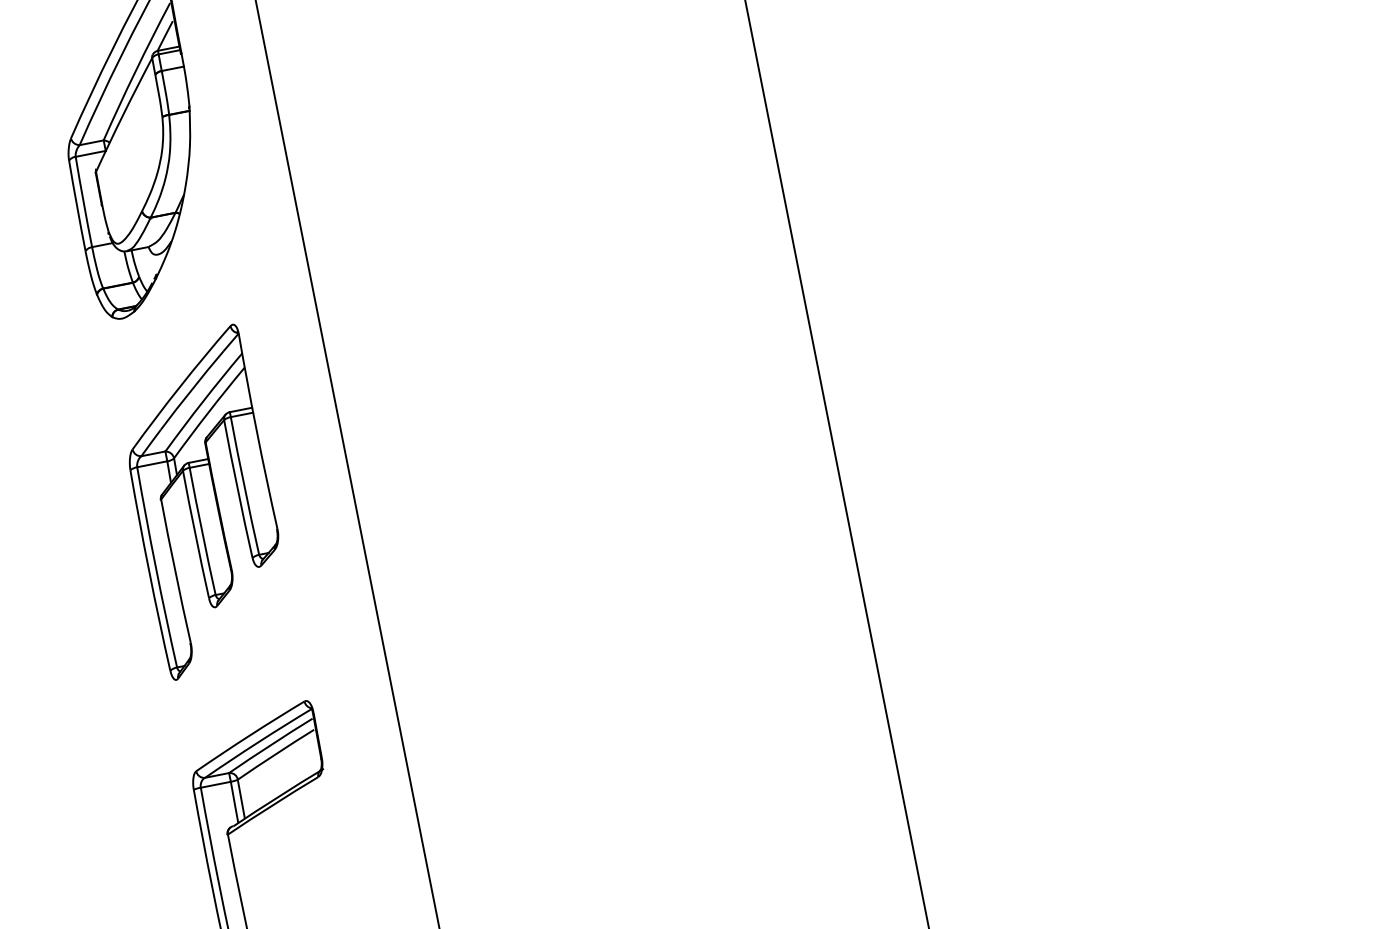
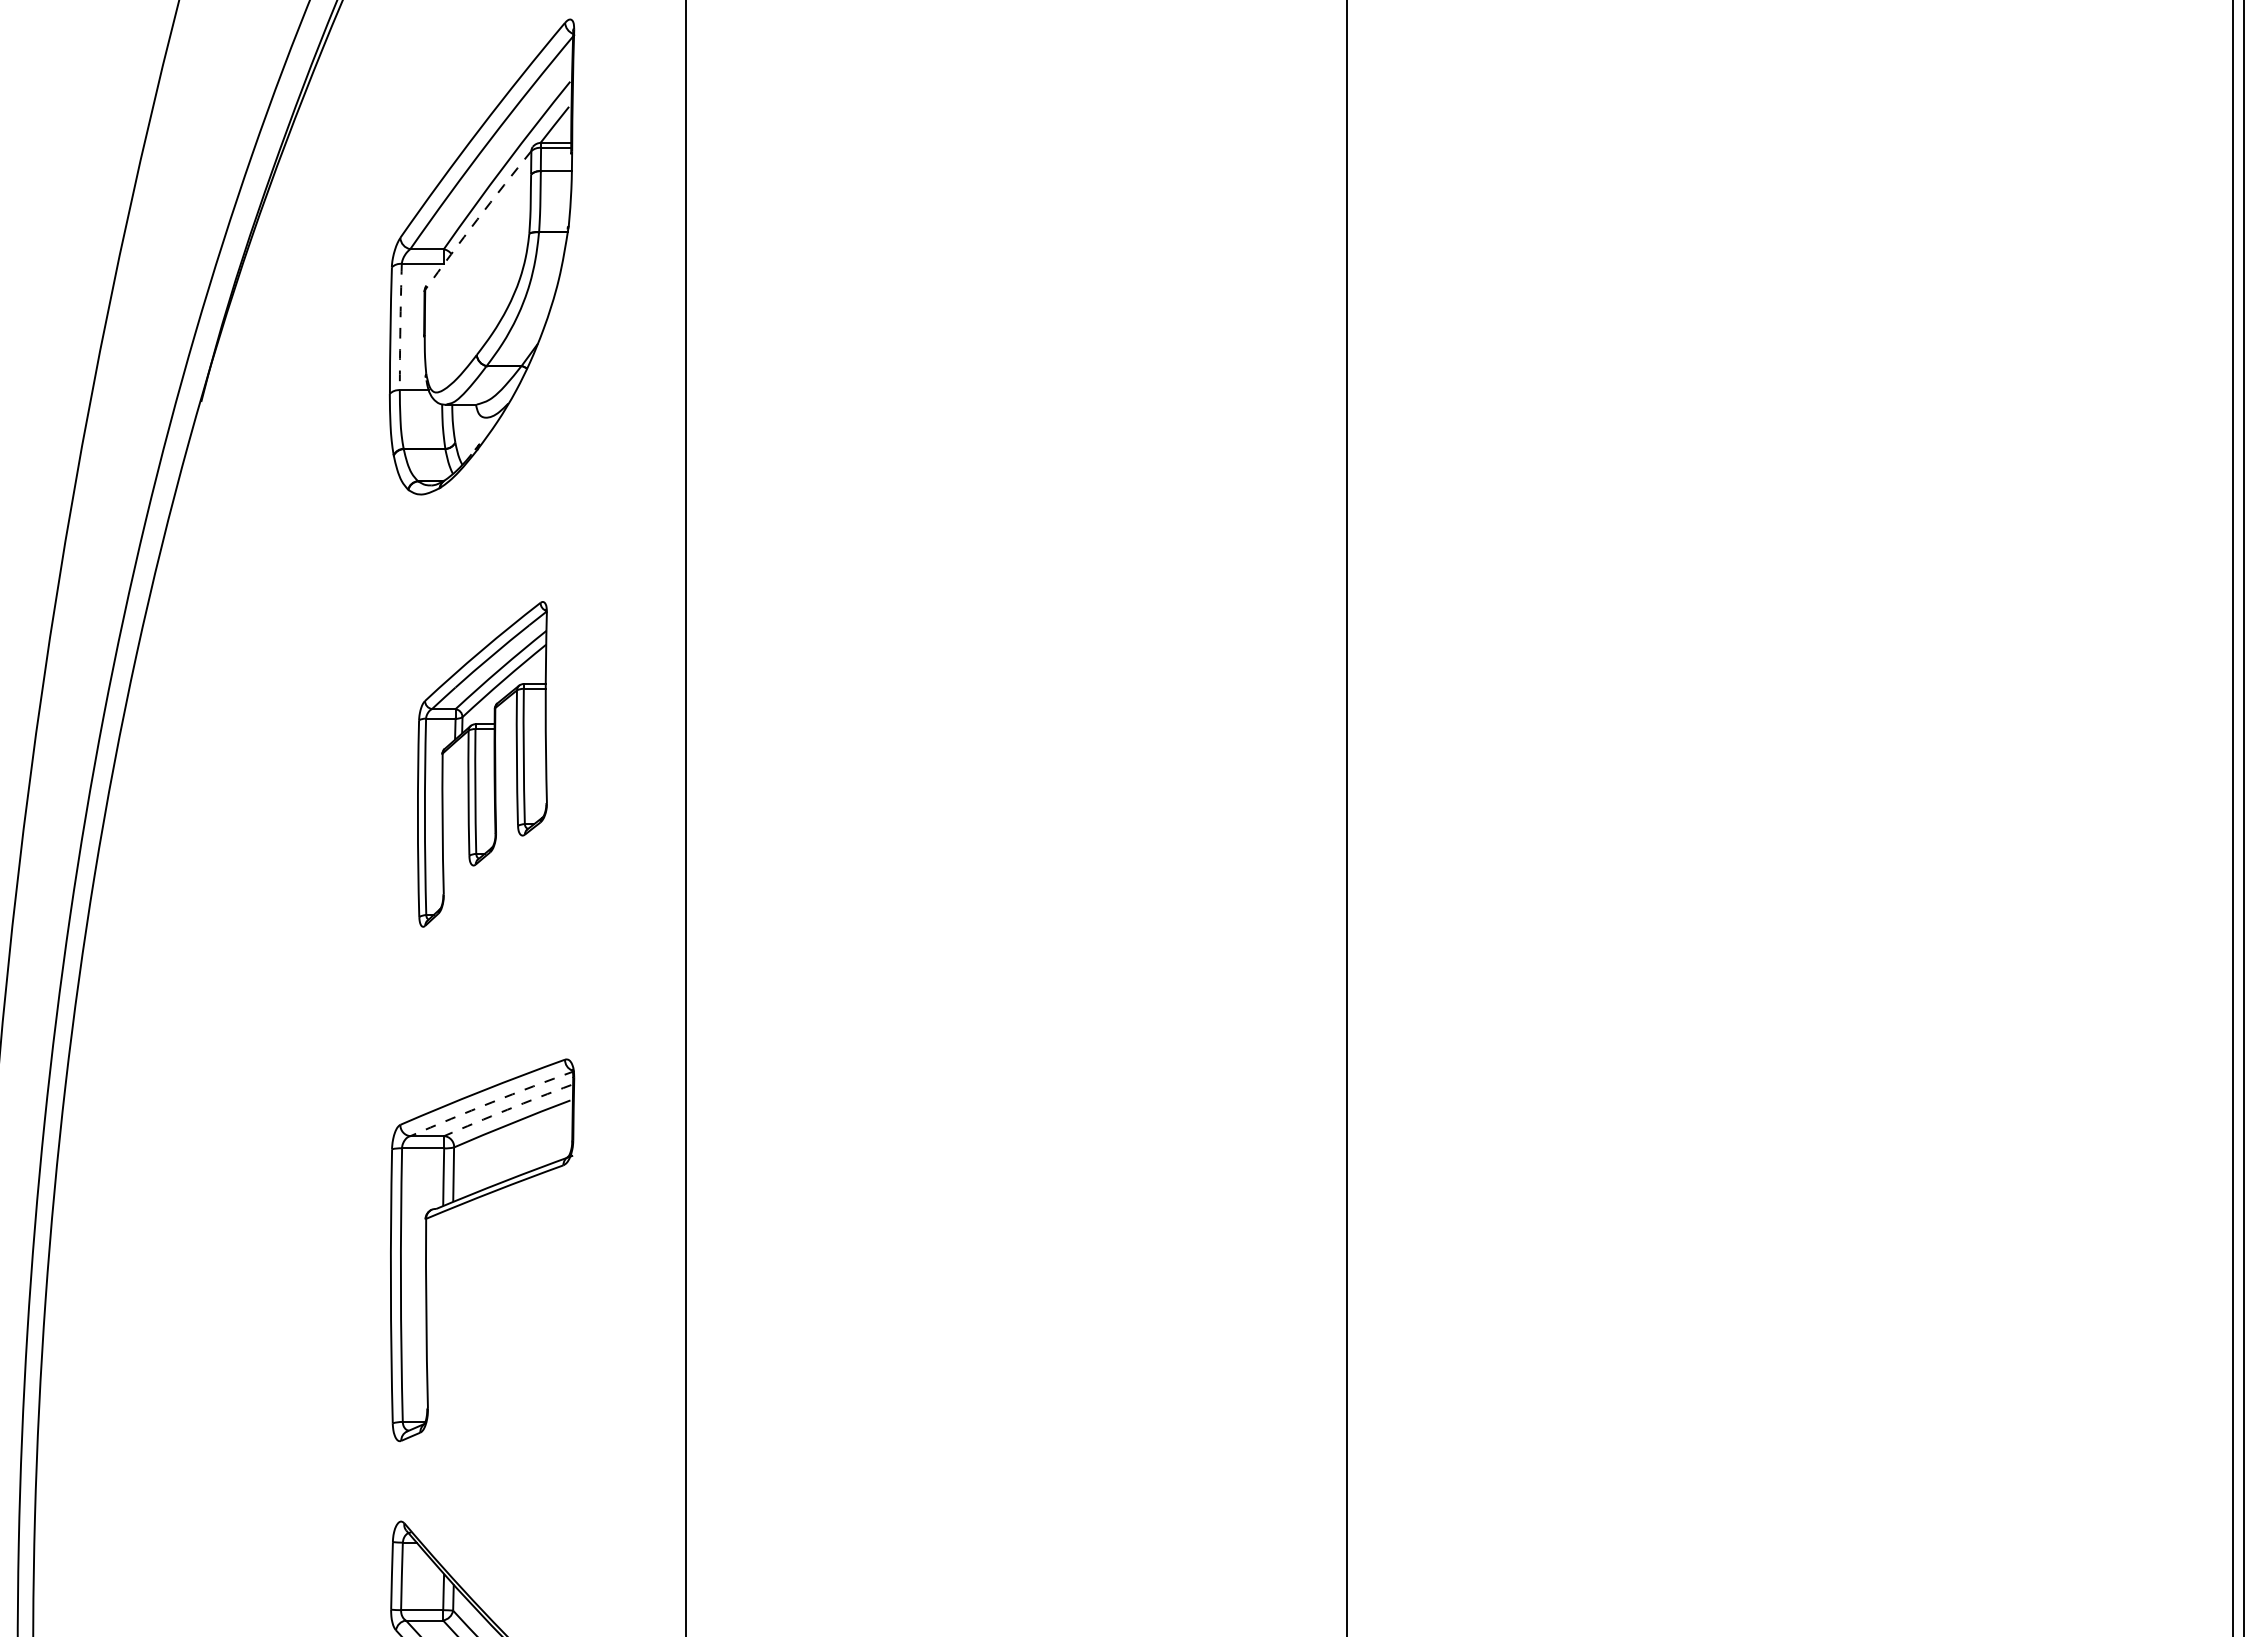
arc: (123, 114) -> (477, 219), solid -> dashed
arc: (83, 202) -> (400, 327), solid -> dashed
part: (203, 502) -> (482, 764), size x0.7
arc: (258, 742) -> (492, 1102), solid -> dashed
arc: (270, 745) -> (507, 1109), solid -> dashed

